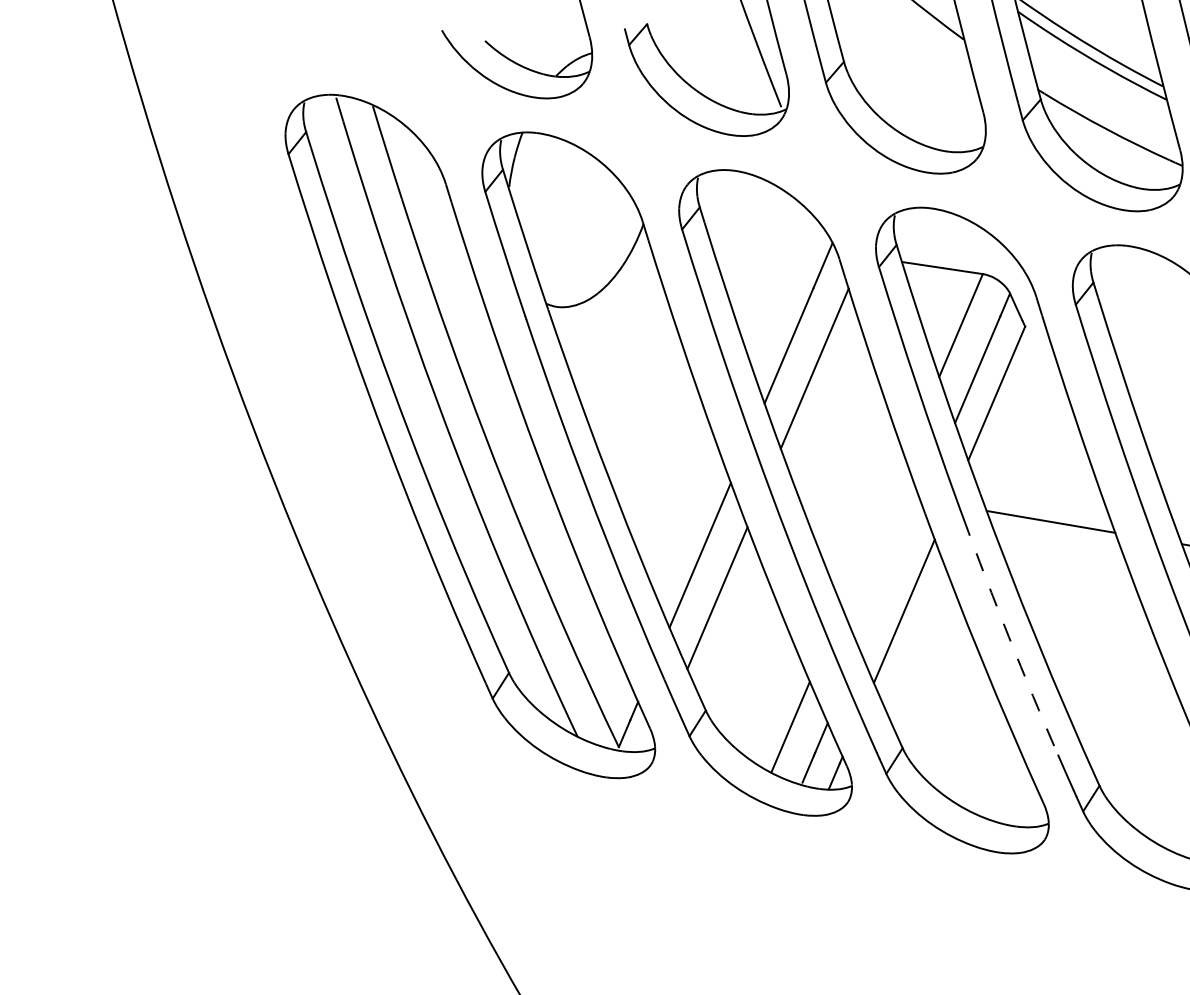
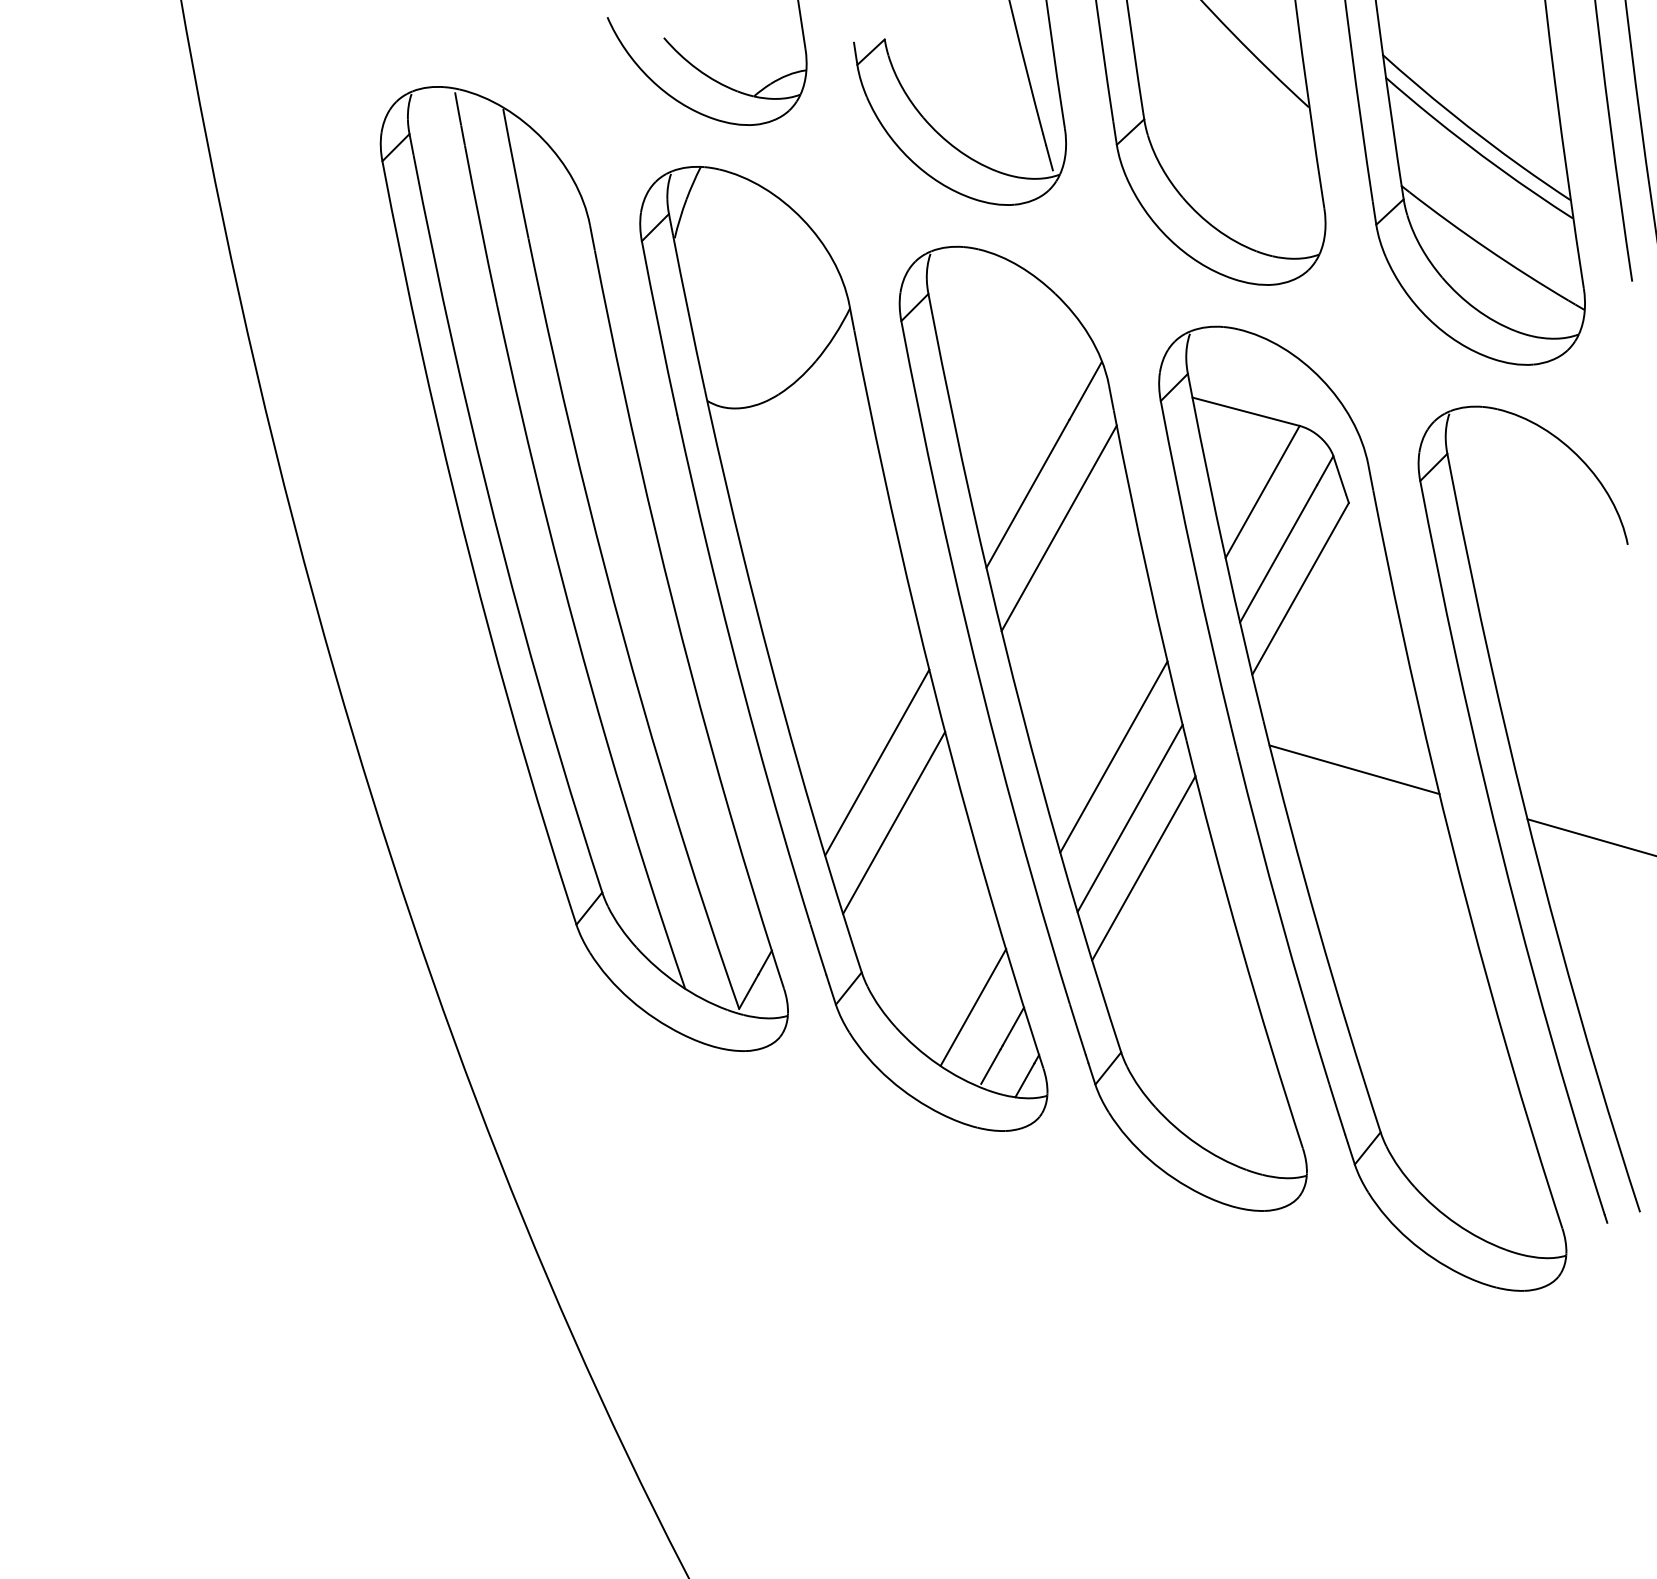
line: (873, 531) -> (1113, 756), added
line: (889, 575) -> (1129, 818), added
arc: (1008, 637) -> (1280, 918), dashed -> solid

